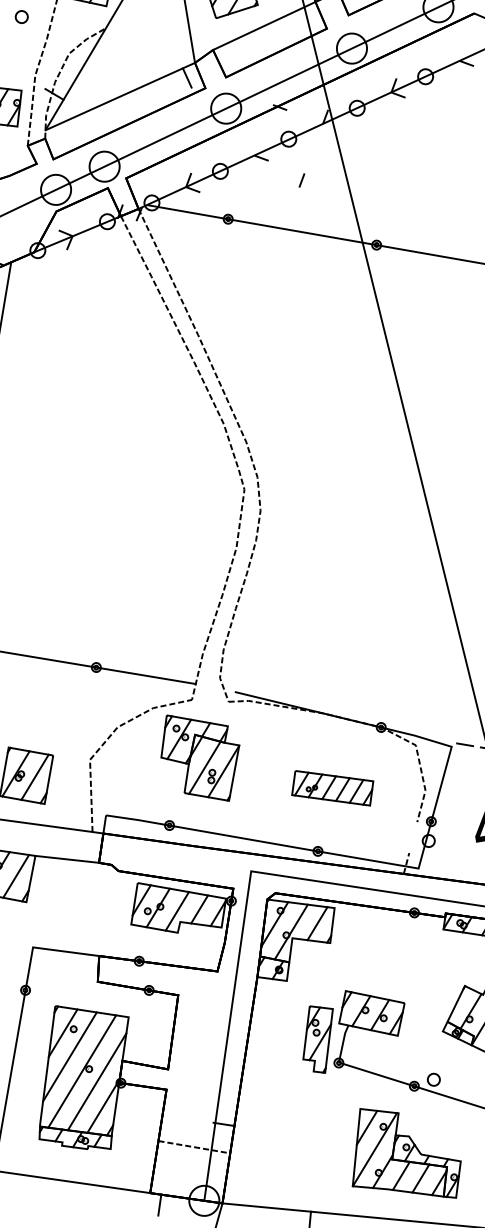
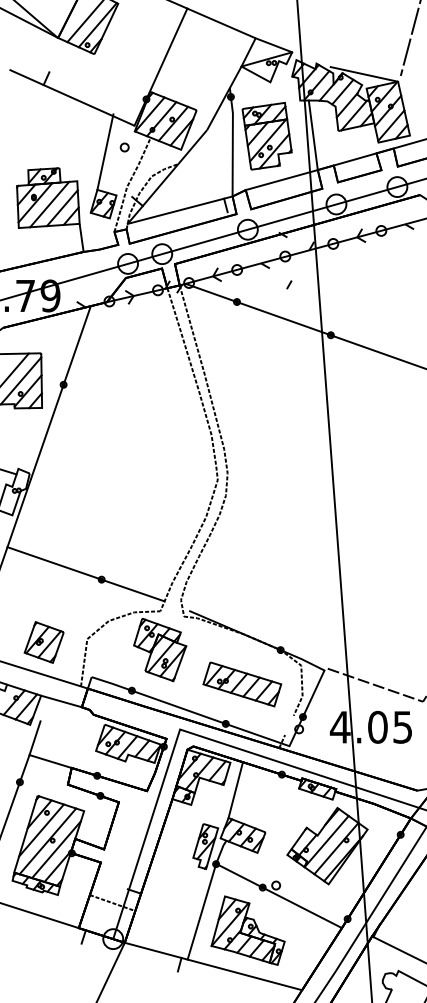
part: (332, 788) -> (242, 684), size x1.43
line: (36, 921) -> (34, 738), added
line: (349, 948) -> (235, 790), added
line: (329, 1137) -> (201, 911), added

